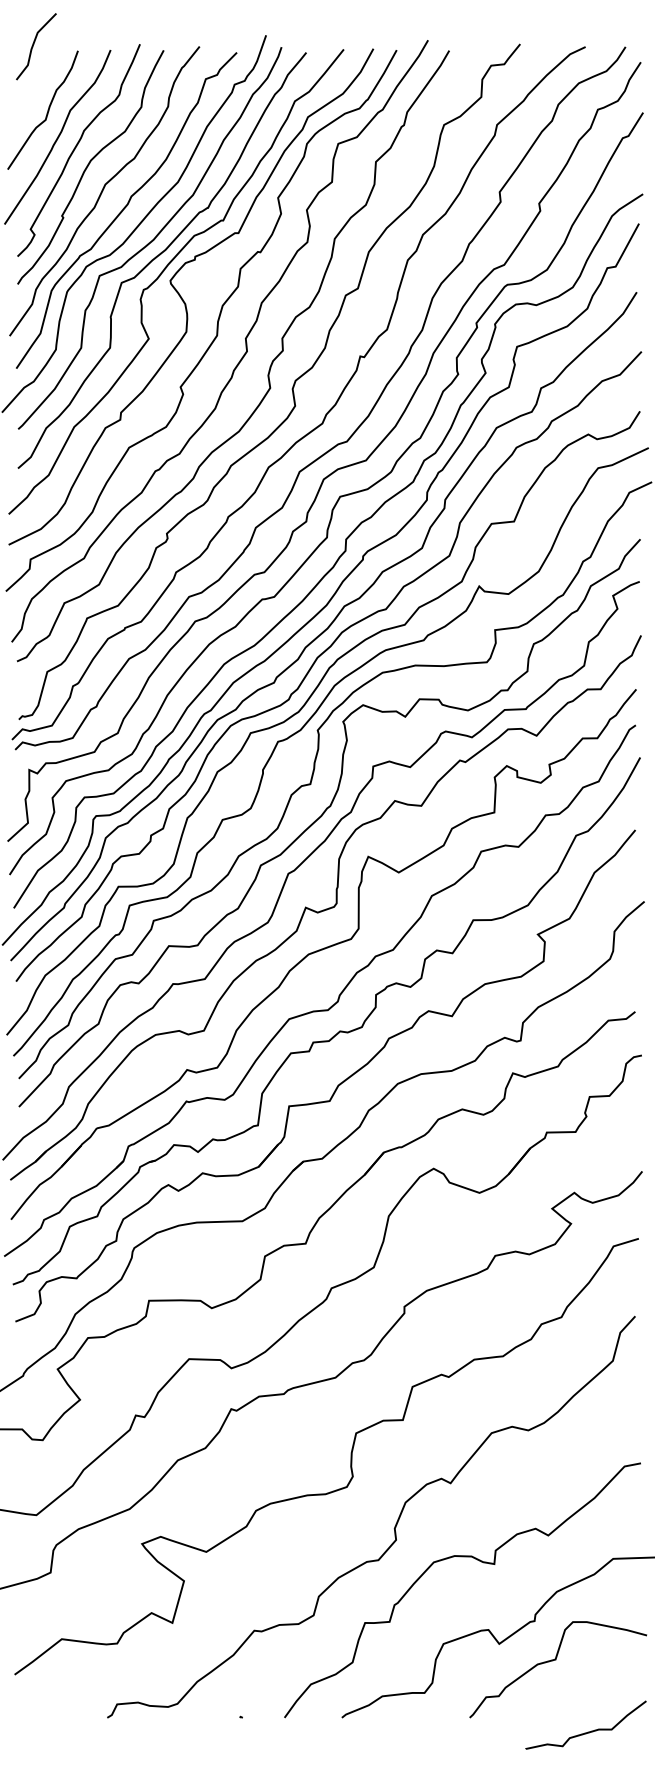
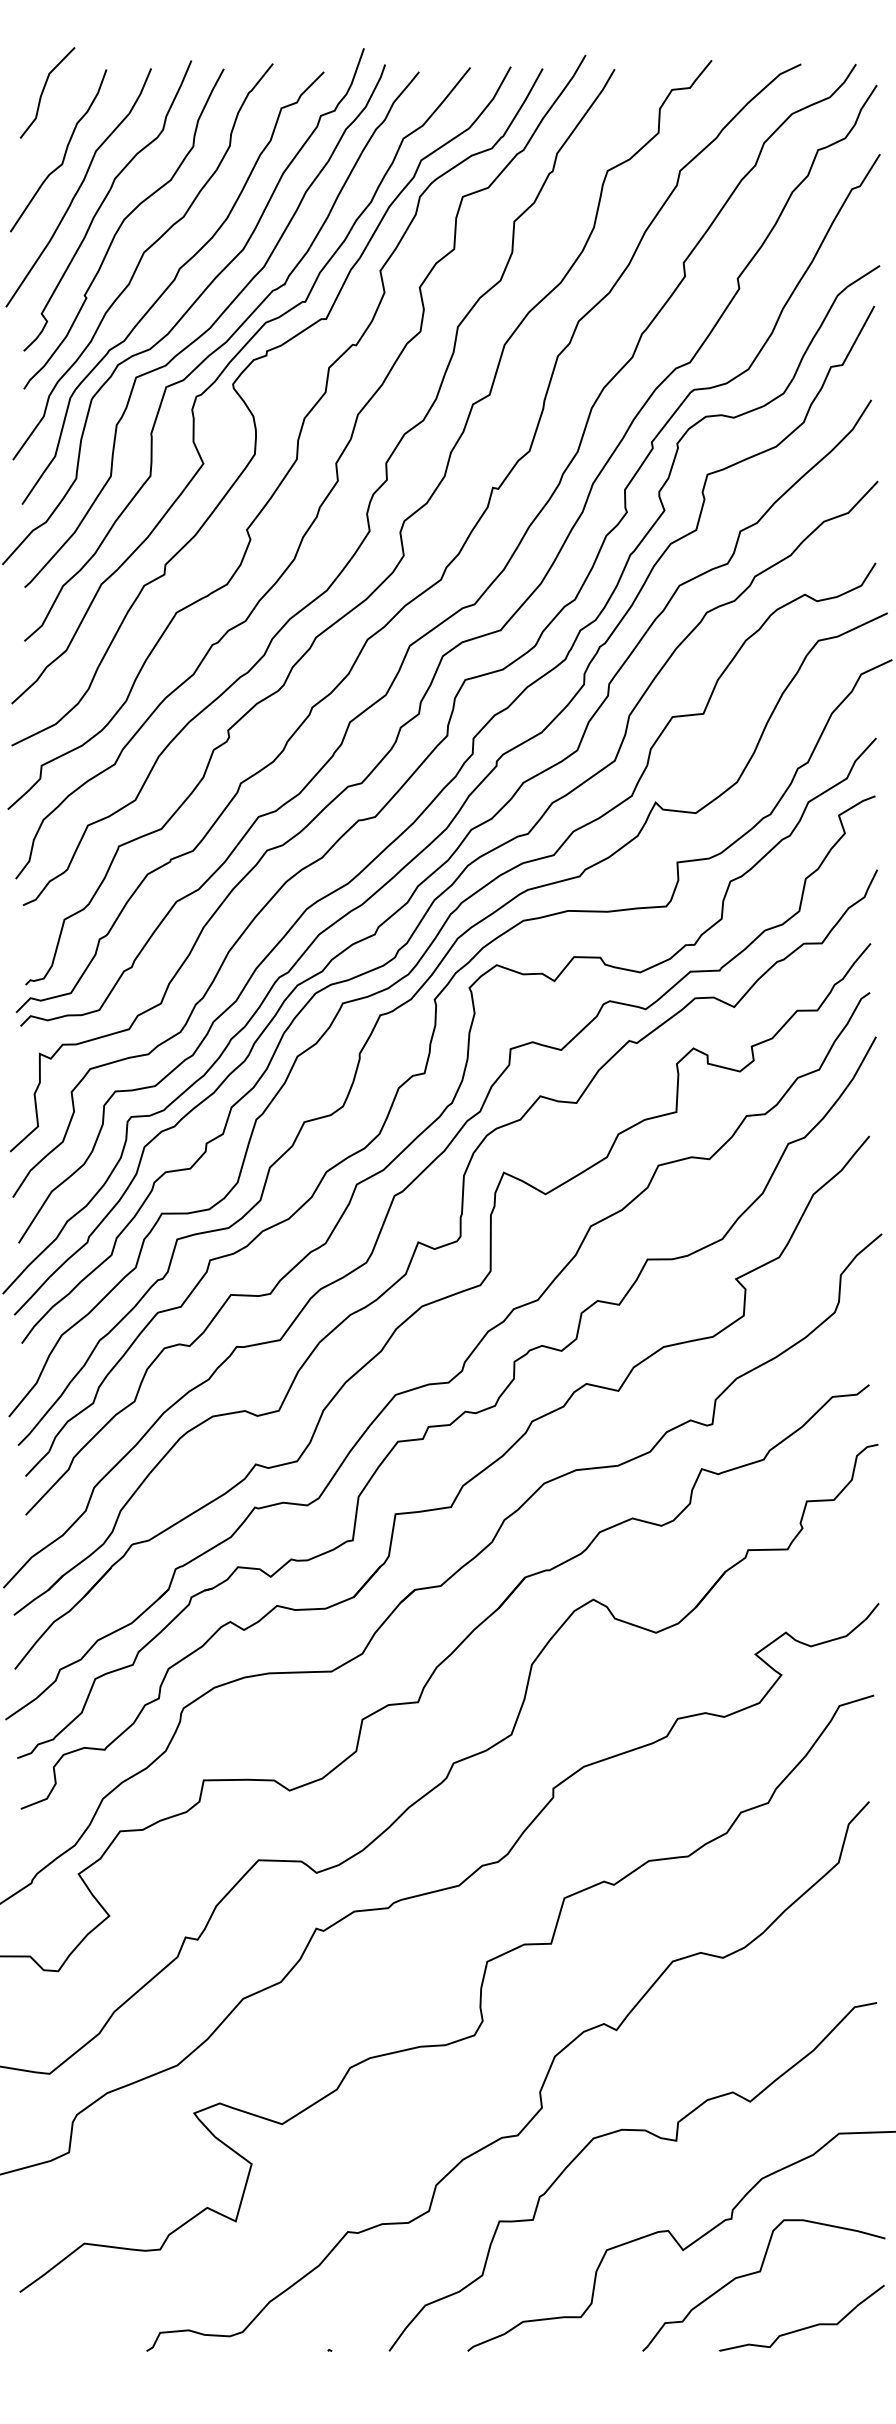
line: (34, 44) -> (44, 90), moved
curve: (587, 1731) -> (804, 2327), moved

